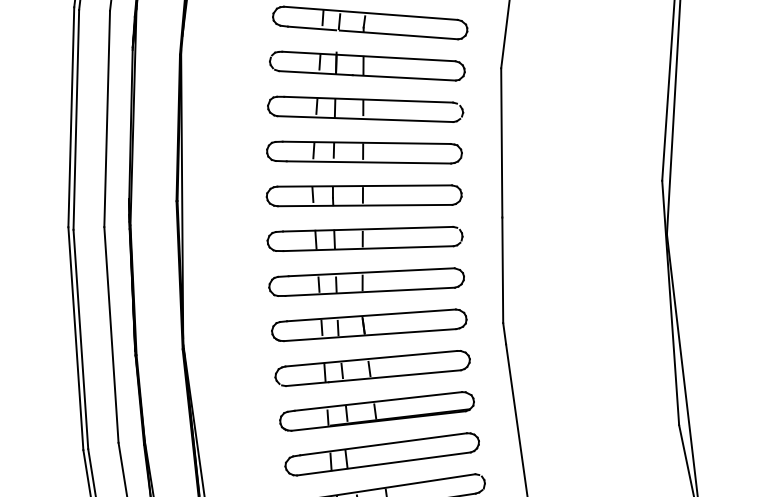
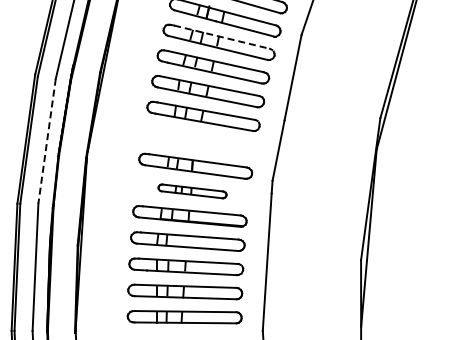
line: (369, 100) -> (222, 37), solid -> dashed
part: (366, 280) -> (199, 140), removed
line: (112, 335) -> (47, 141), solid -> dashed
part: (372, 368) -> (192, 191), size x0.6

